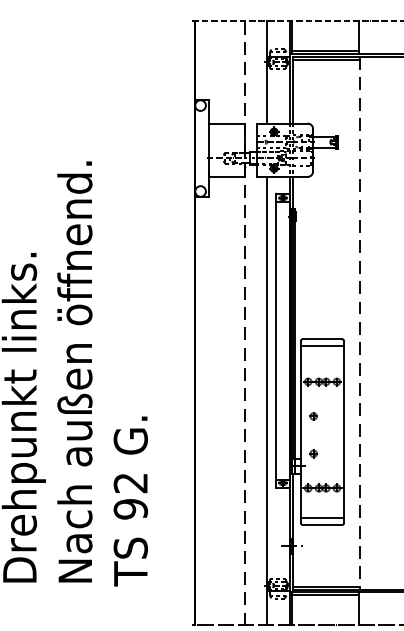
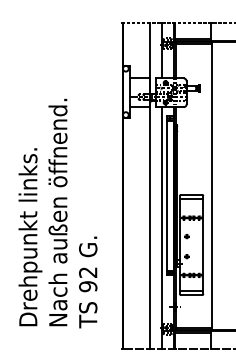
line: (244, 321) -> (149, 185), dashed -> solid
line: (359, 323) -> (211, 186), dashed -> solid

